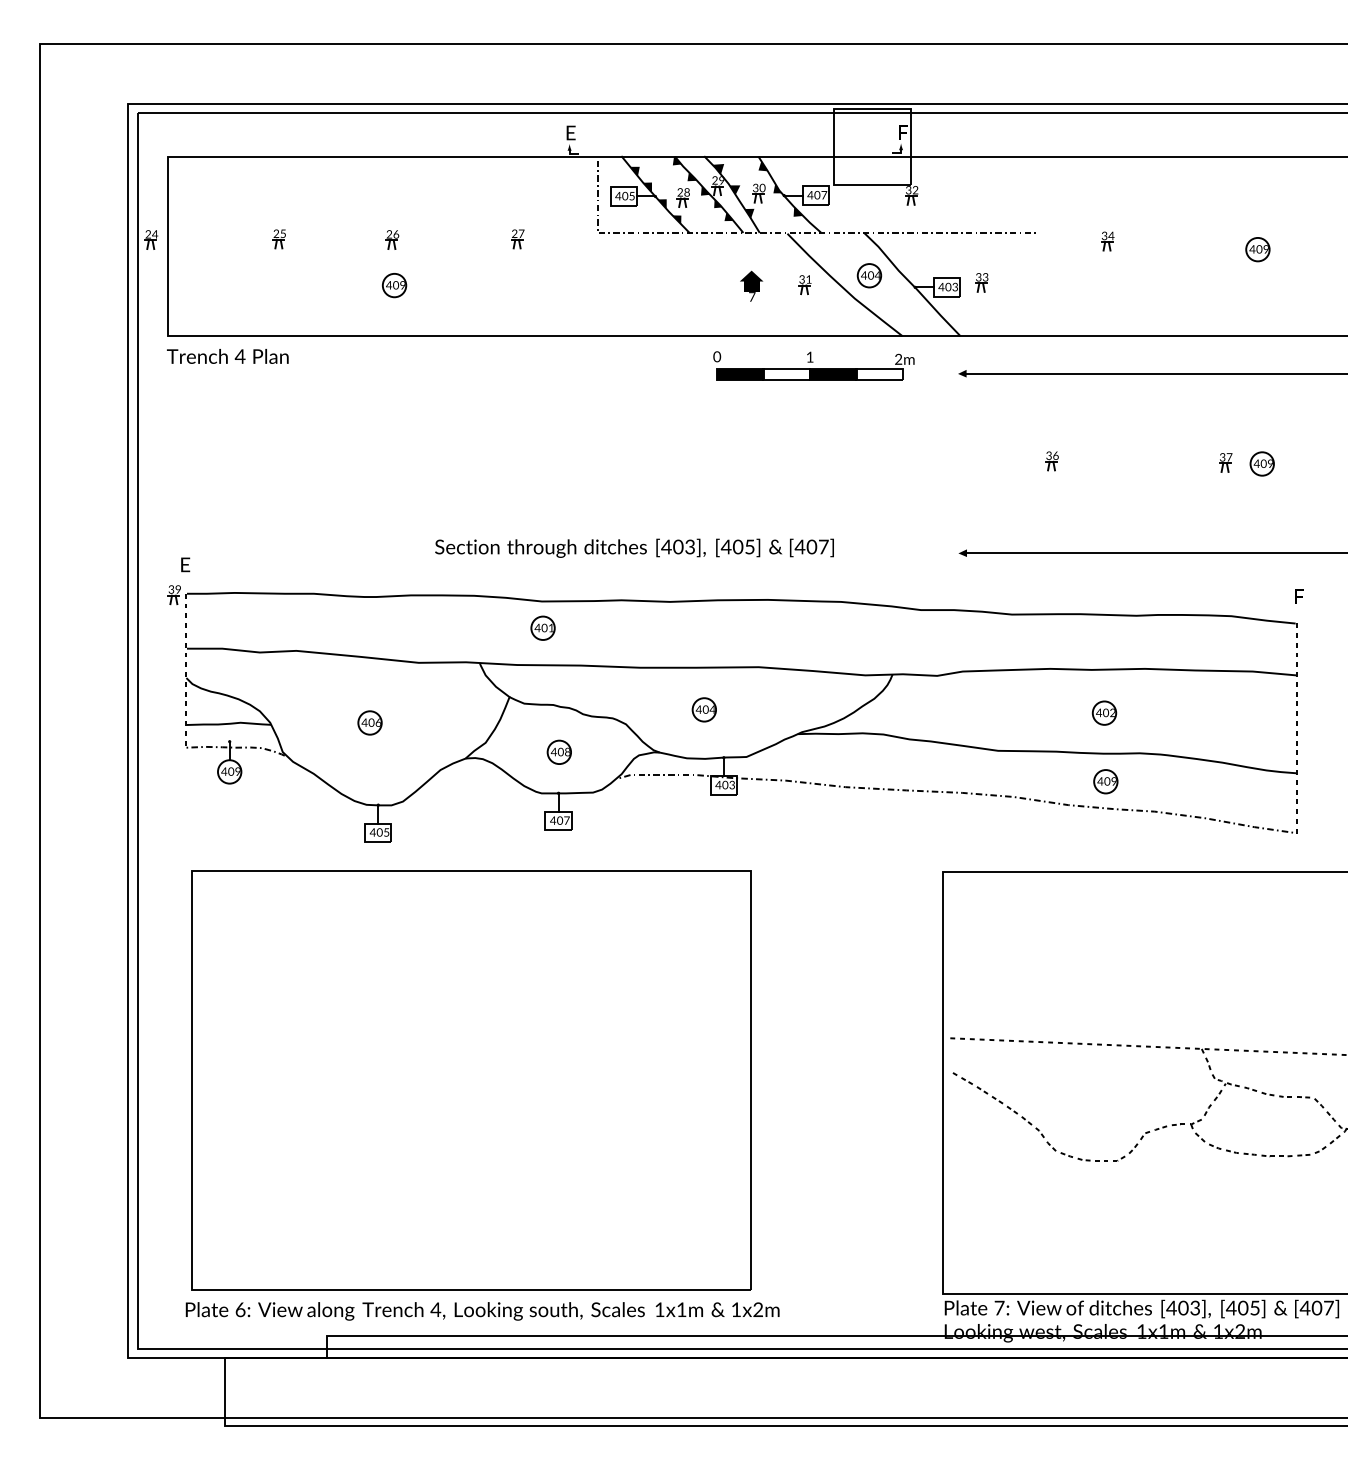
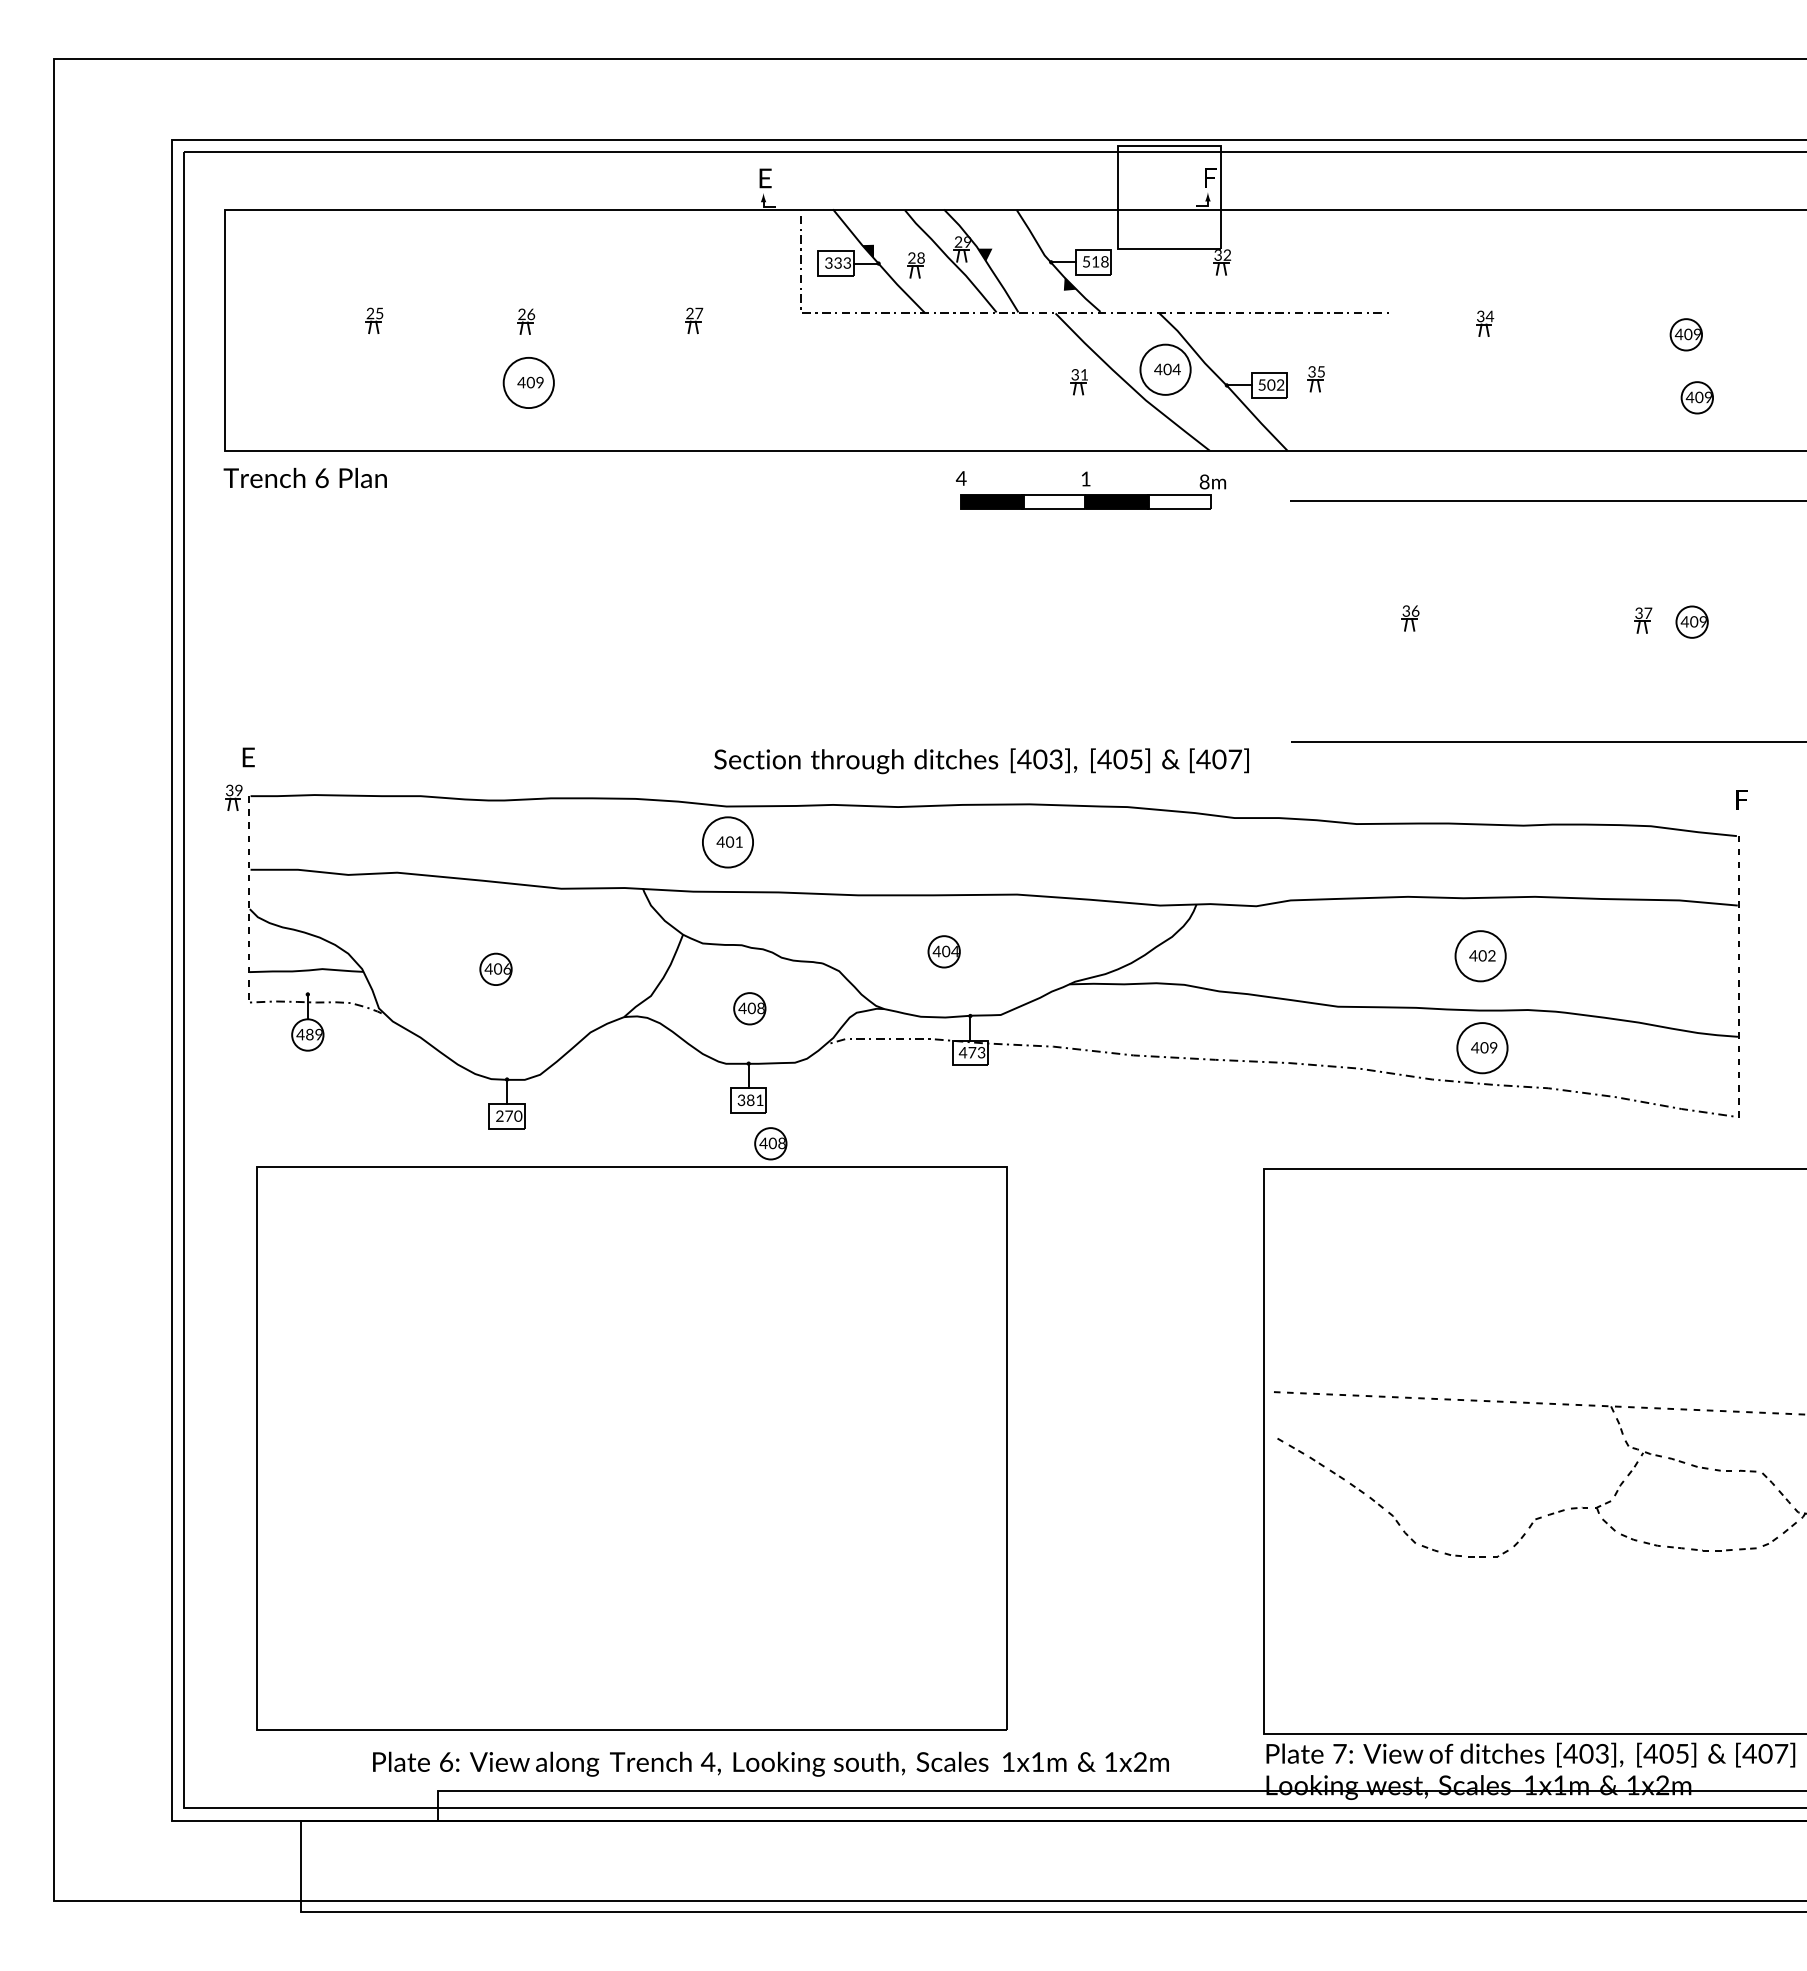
fill: (676, 160) -> (907, 215), removed
fill: (762, 165) -> (1022, 222), removed
fill: (718, 168) -> (962, 226), removed
fill: (635, 171) -> (851, 229), removed
fill: (691, 177) -> (927, 237), removed
fill: (776, 188) -> (1041, 252), removed
fill: (705, 190) -> (945, 255), removed
part: (759, 193) -> (1017, 259), removed
text: (817, 194) -> (1095, 261), 407 -> 518
text: (624, 195) -> (837, 262), 405 -> 333
fill: (662, 203) -> (887, 273), removed
fill: (718, 203) -> (962, 273), removed
fill: (749, 213) -> (1004, 286), removed
fill: (729, 216) -> (977, 290), removed
fill: (676, 219) -> (907, 294), removed
part: (151, 239) -> (203, 321), removed
circle: (869, 275) -> (1165, 369), size x1.6
text: (985, 277) -> (1320, 371), 33 -> 35
circle: (394, 285) -> (528, 382), size x1.6
part: (751, 285) -> (1007, 383), removed
text: (947, 286) -> (1270, 384), 403 -> 502
part: (1265, 296) -> (1696, 397), added
text: (239, 356) -> (321, 478), 4 -> 6
text: (716, 356) -> (960, 478), 0 -> 4
text: (898, 359) -> (1204, 482), 2m -> 8m
fill: (961, 373) -> (1289, 500), removed
text: (634, 548) -> (981, 761), moved
fill: (962, 553) -> (1290, 741), removed
circle: (542, 628) -> (727, 842), size x1.6
circle: (1104, 712) -> (1480, 955), size x1.6
text: (230, 771) -> (309, 1034), 409 -> 489
circle: (1105, 781) -> (1482, 1047), size x1.6
text: (725, 784) -> (972, 1052), 403 -> 473
text: (559, 820) -> (750, 1100), 407 -> 381
text: (379, 831) -> (508, 1115), 405 -> 270
part: (574, 852) -> (770, 1143), added
text: (482, 1310) -> (770, 1763), moved

